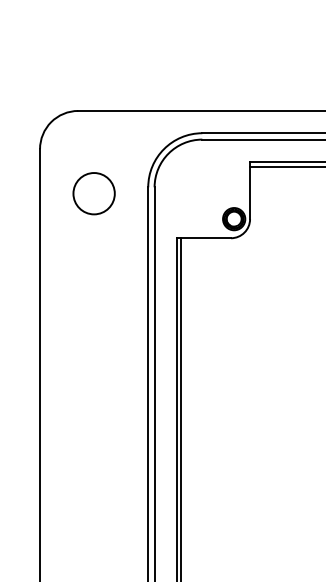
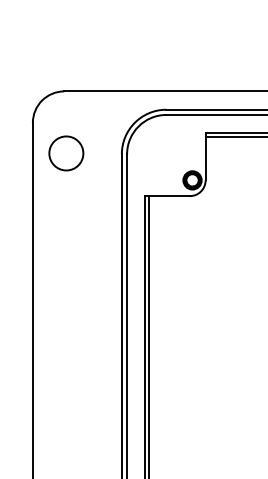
circle: (94, 193) -> (66, 153), moved

